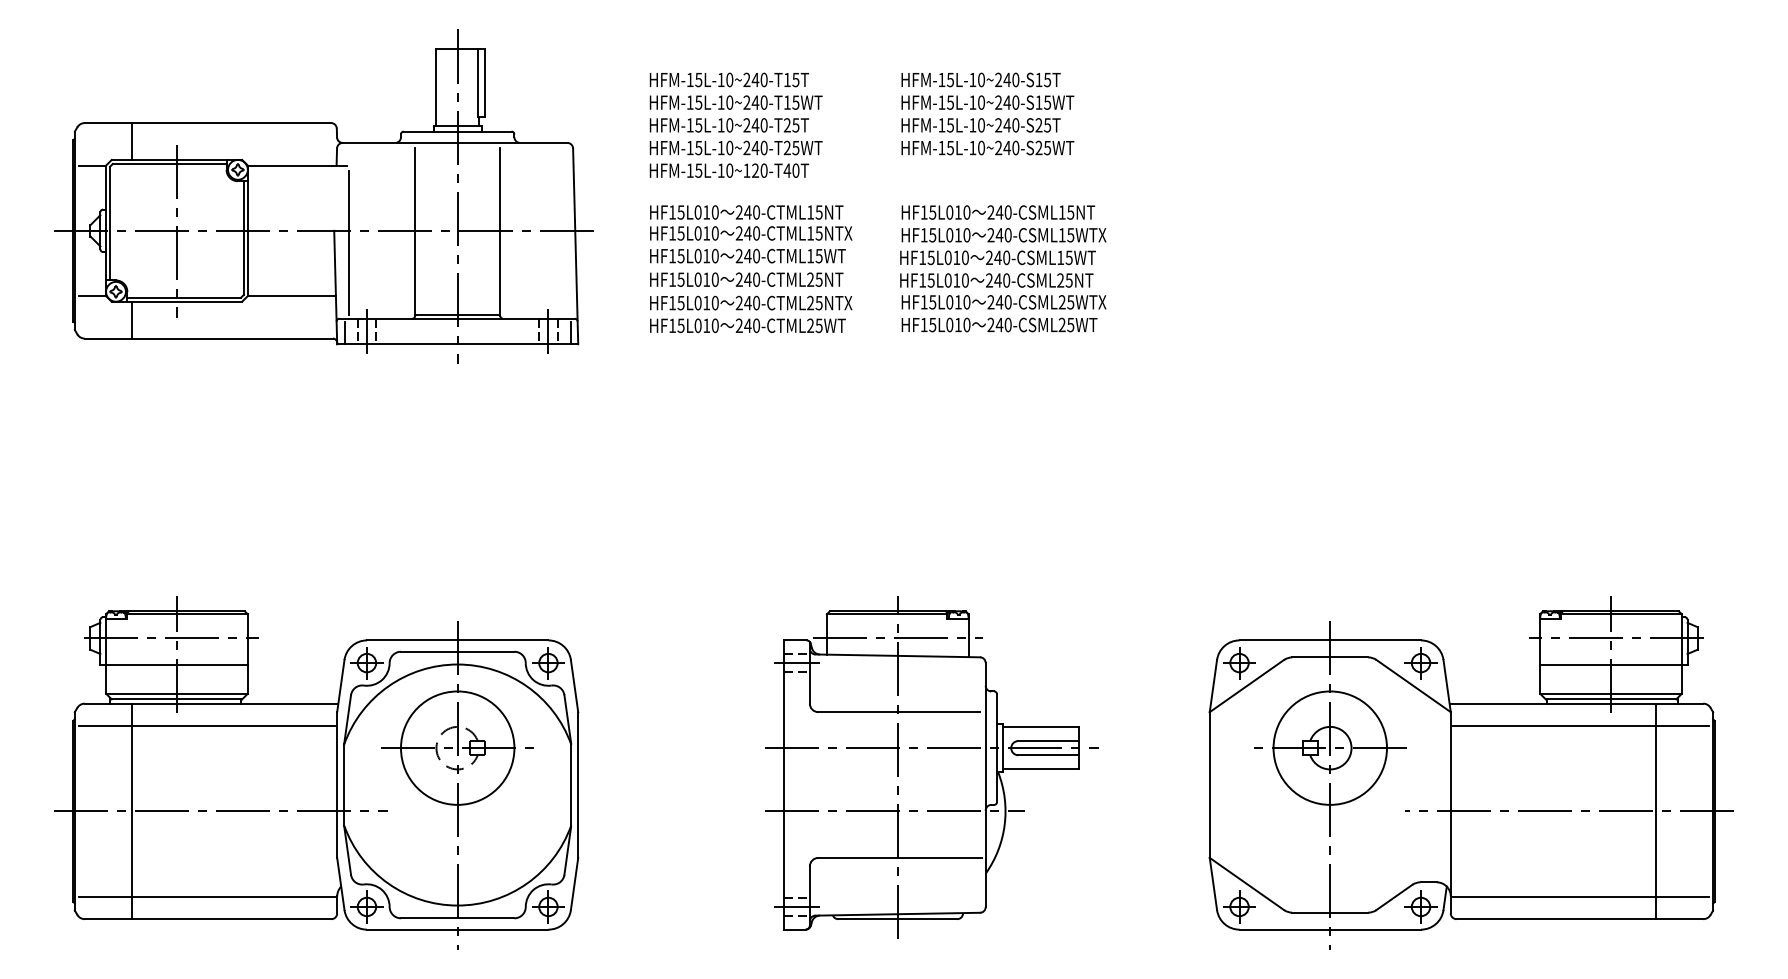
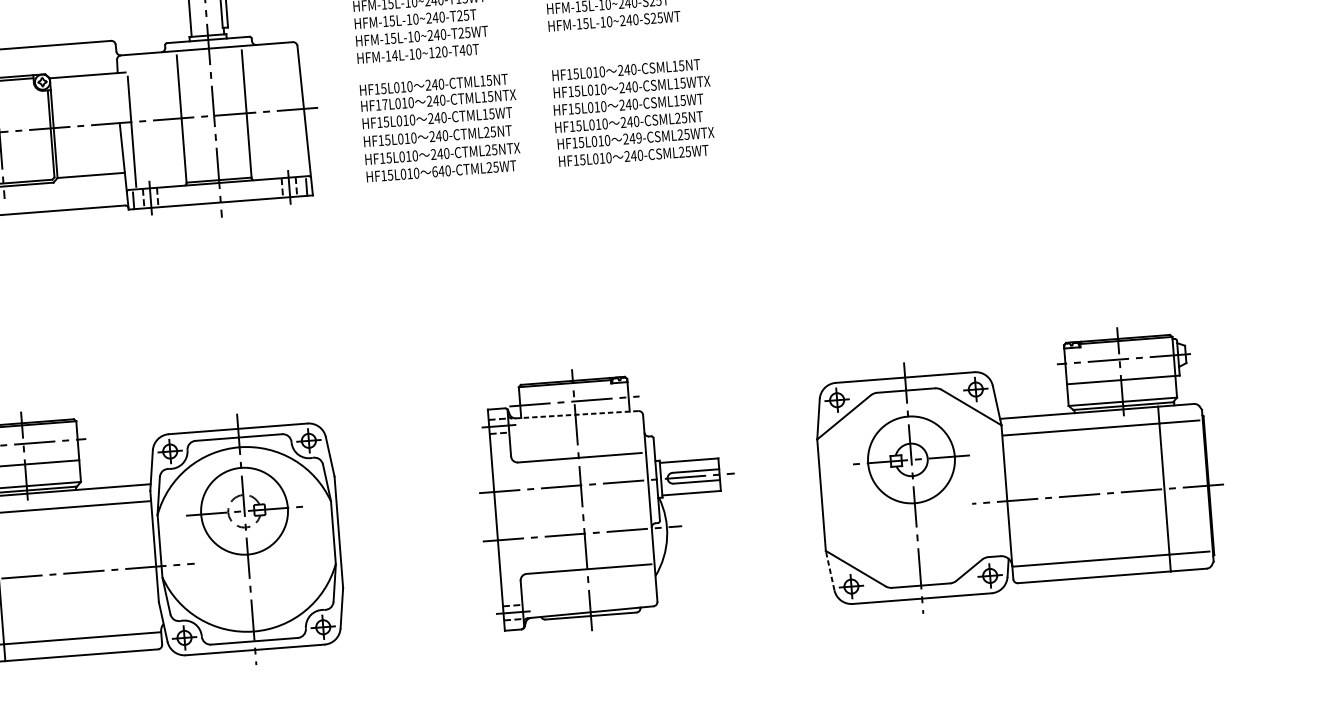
text: (698, 170) -> (394, 55), HFM-15L-10~120-T40T -> HFM-14L-10~120-T40T
text: (680, 233) -> (384, 104), HF15L010 -> HF17L010
text: (1007, 302) -> (638, 138), 240-CSML25WTX -> 249-CSML25WTX
text: (738, 325) -> (434, 171), 240-CTML25WT -> 640-CTML25WT
line: (897, 655) -> (575, 414), solid -> dashed
line: (1213, 883) -> (830, 570), solid -> dashed

